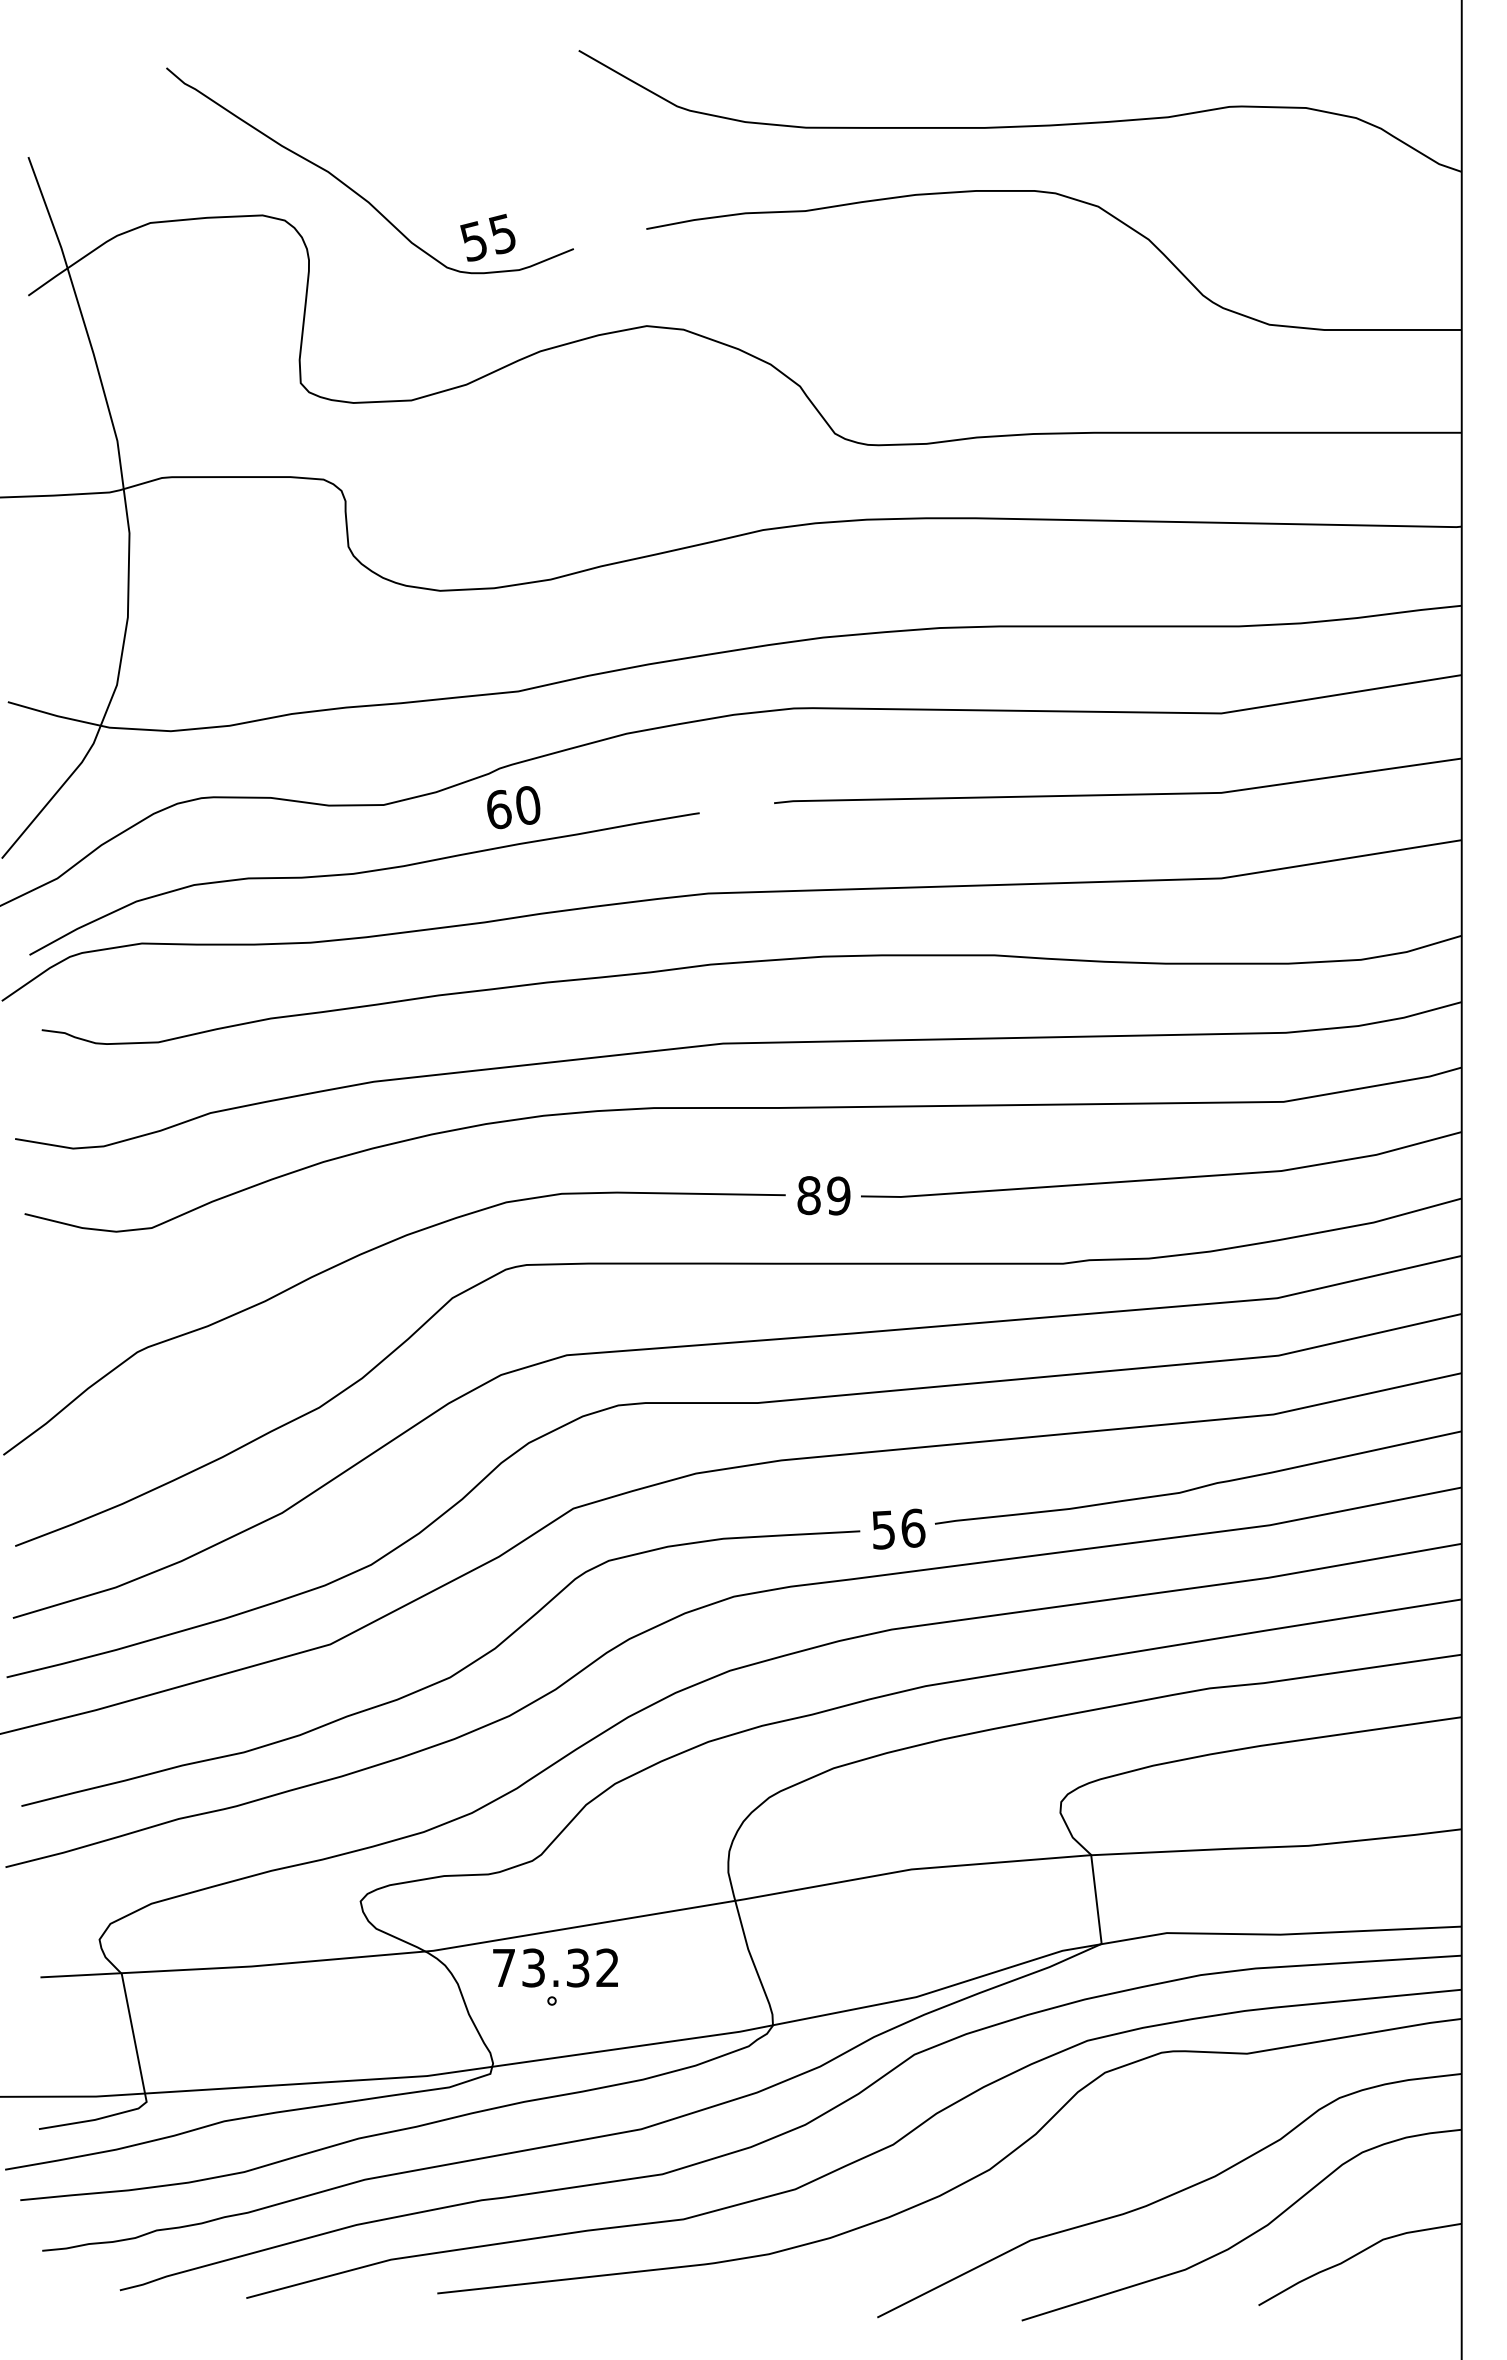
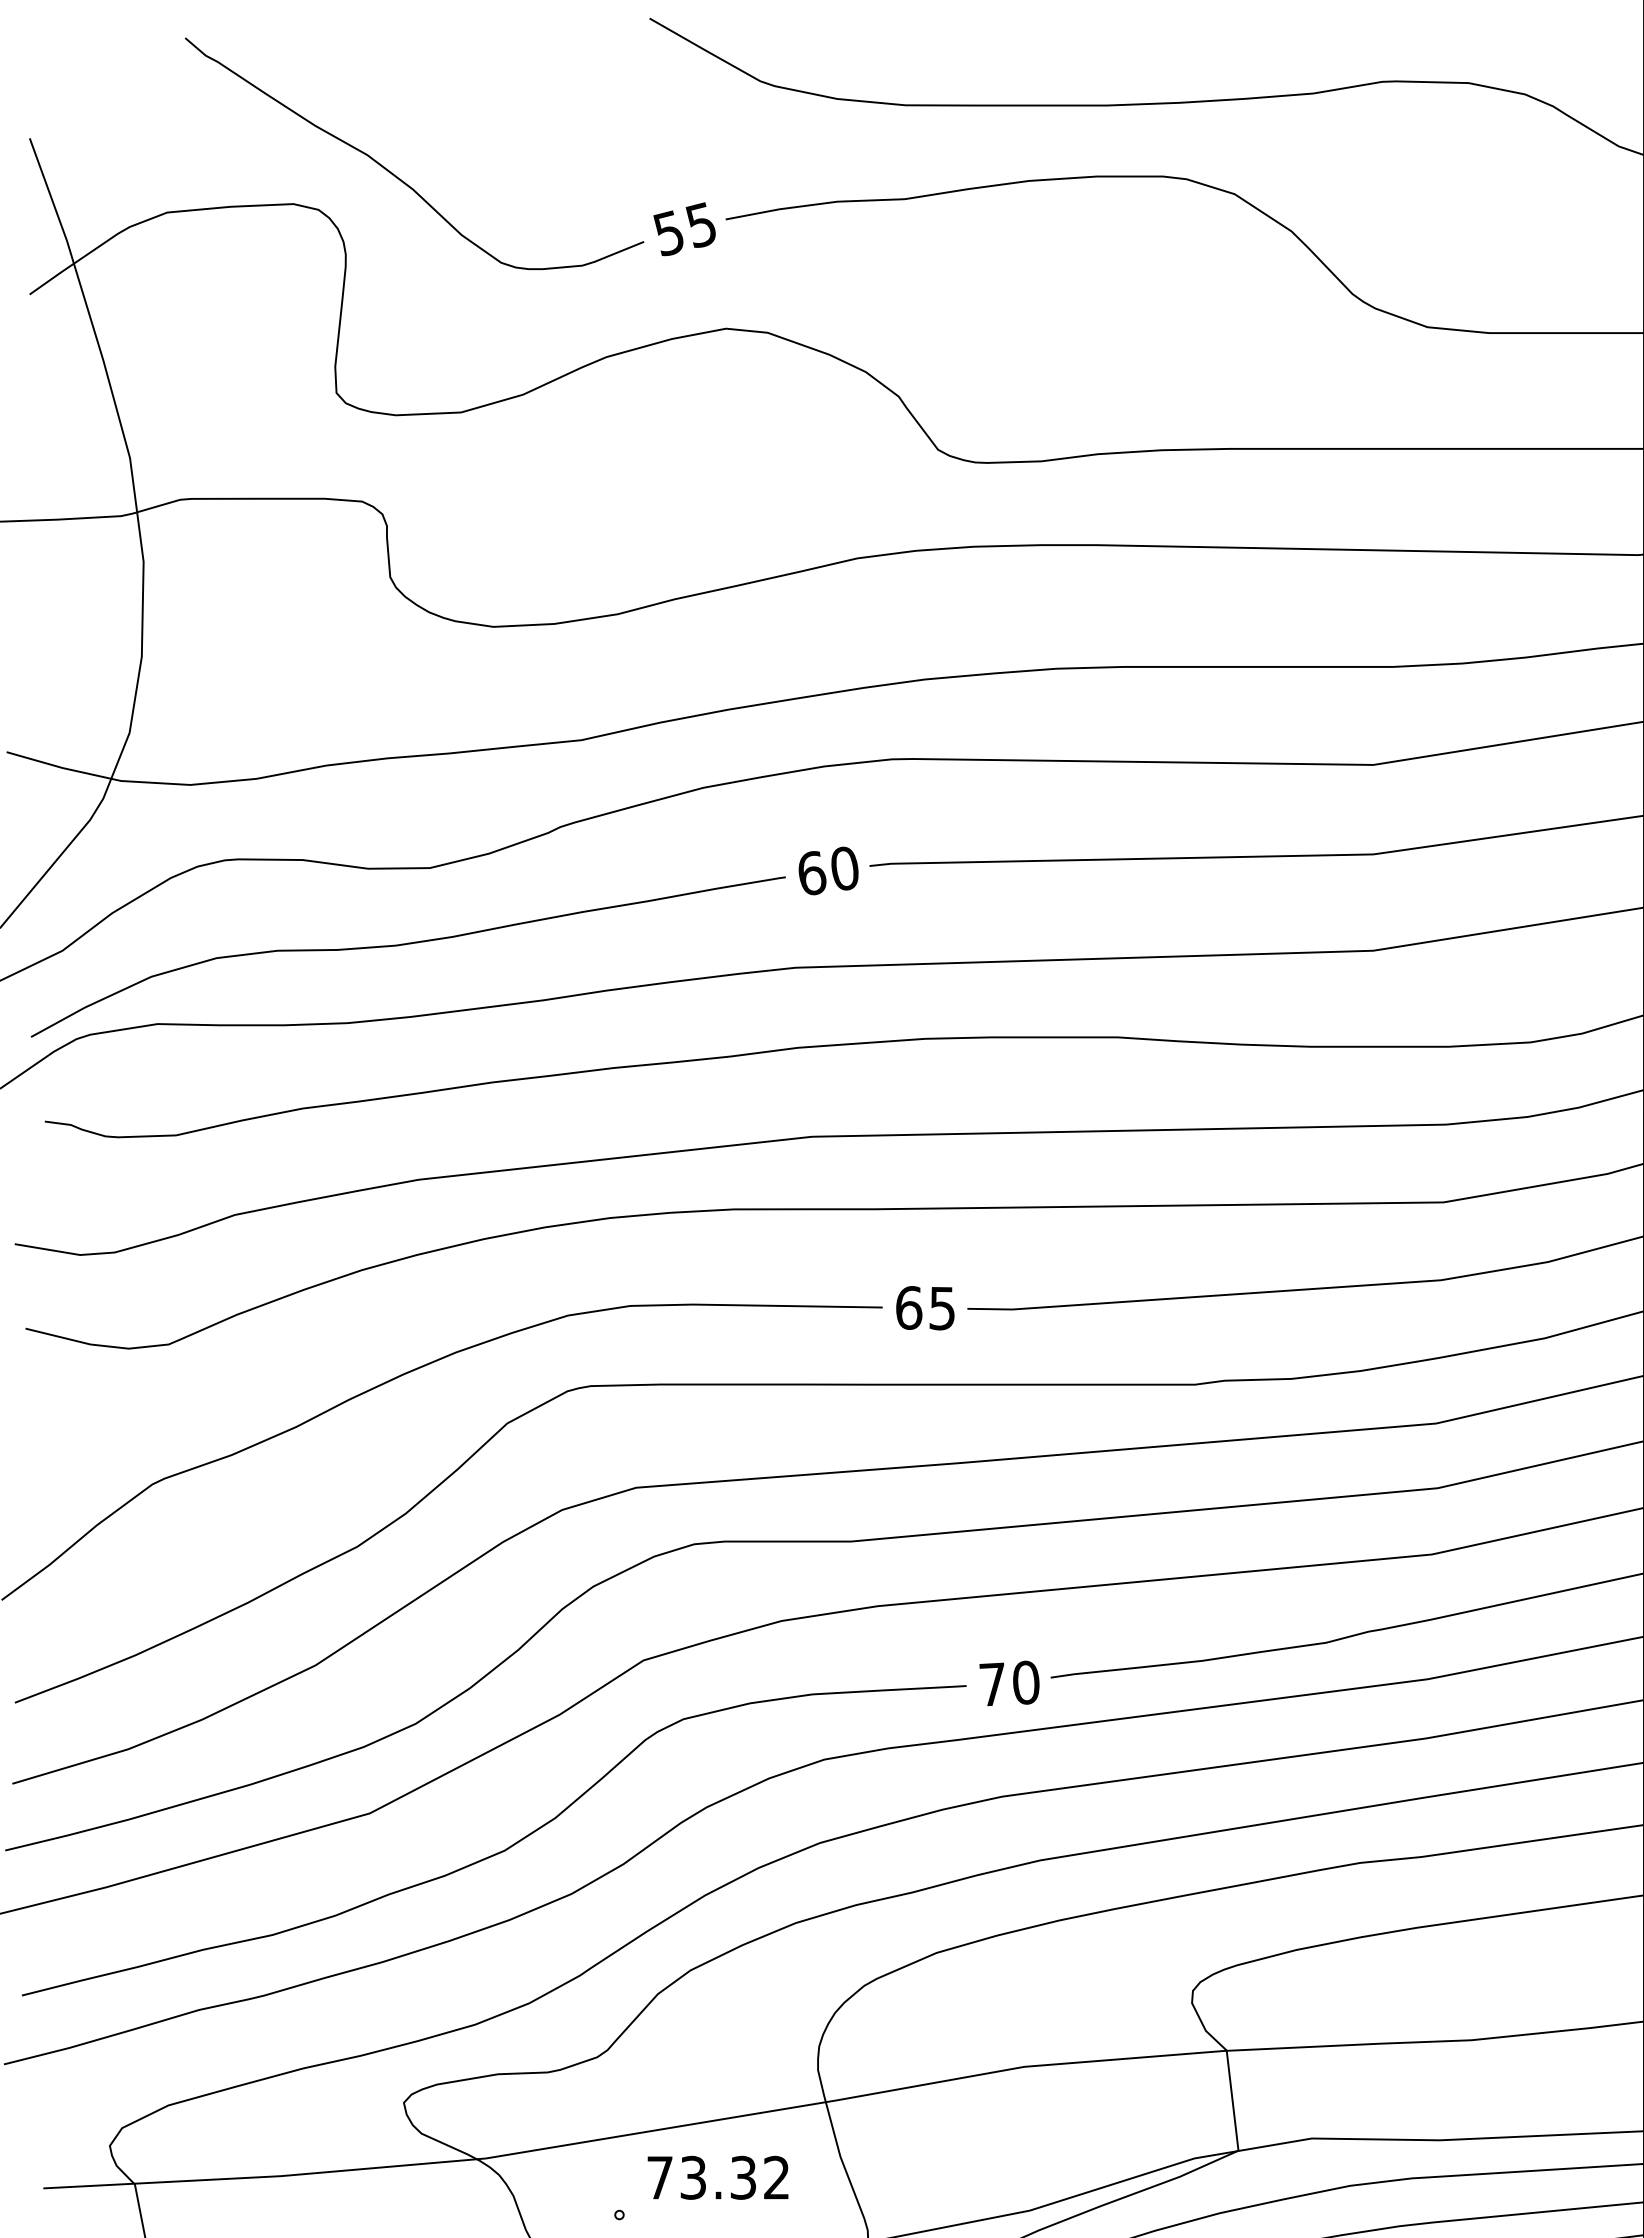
text: (487, 237) -> (684, 228), moved
text: (513, 807) -> (828, 870), moved
text: (823, 1195) -> (925, 1307), 89 -> 65
text: (898, 1528) -> (1009, 1682), 56 -> 70
text: (555, 1967) -> (717, 2177), moved

